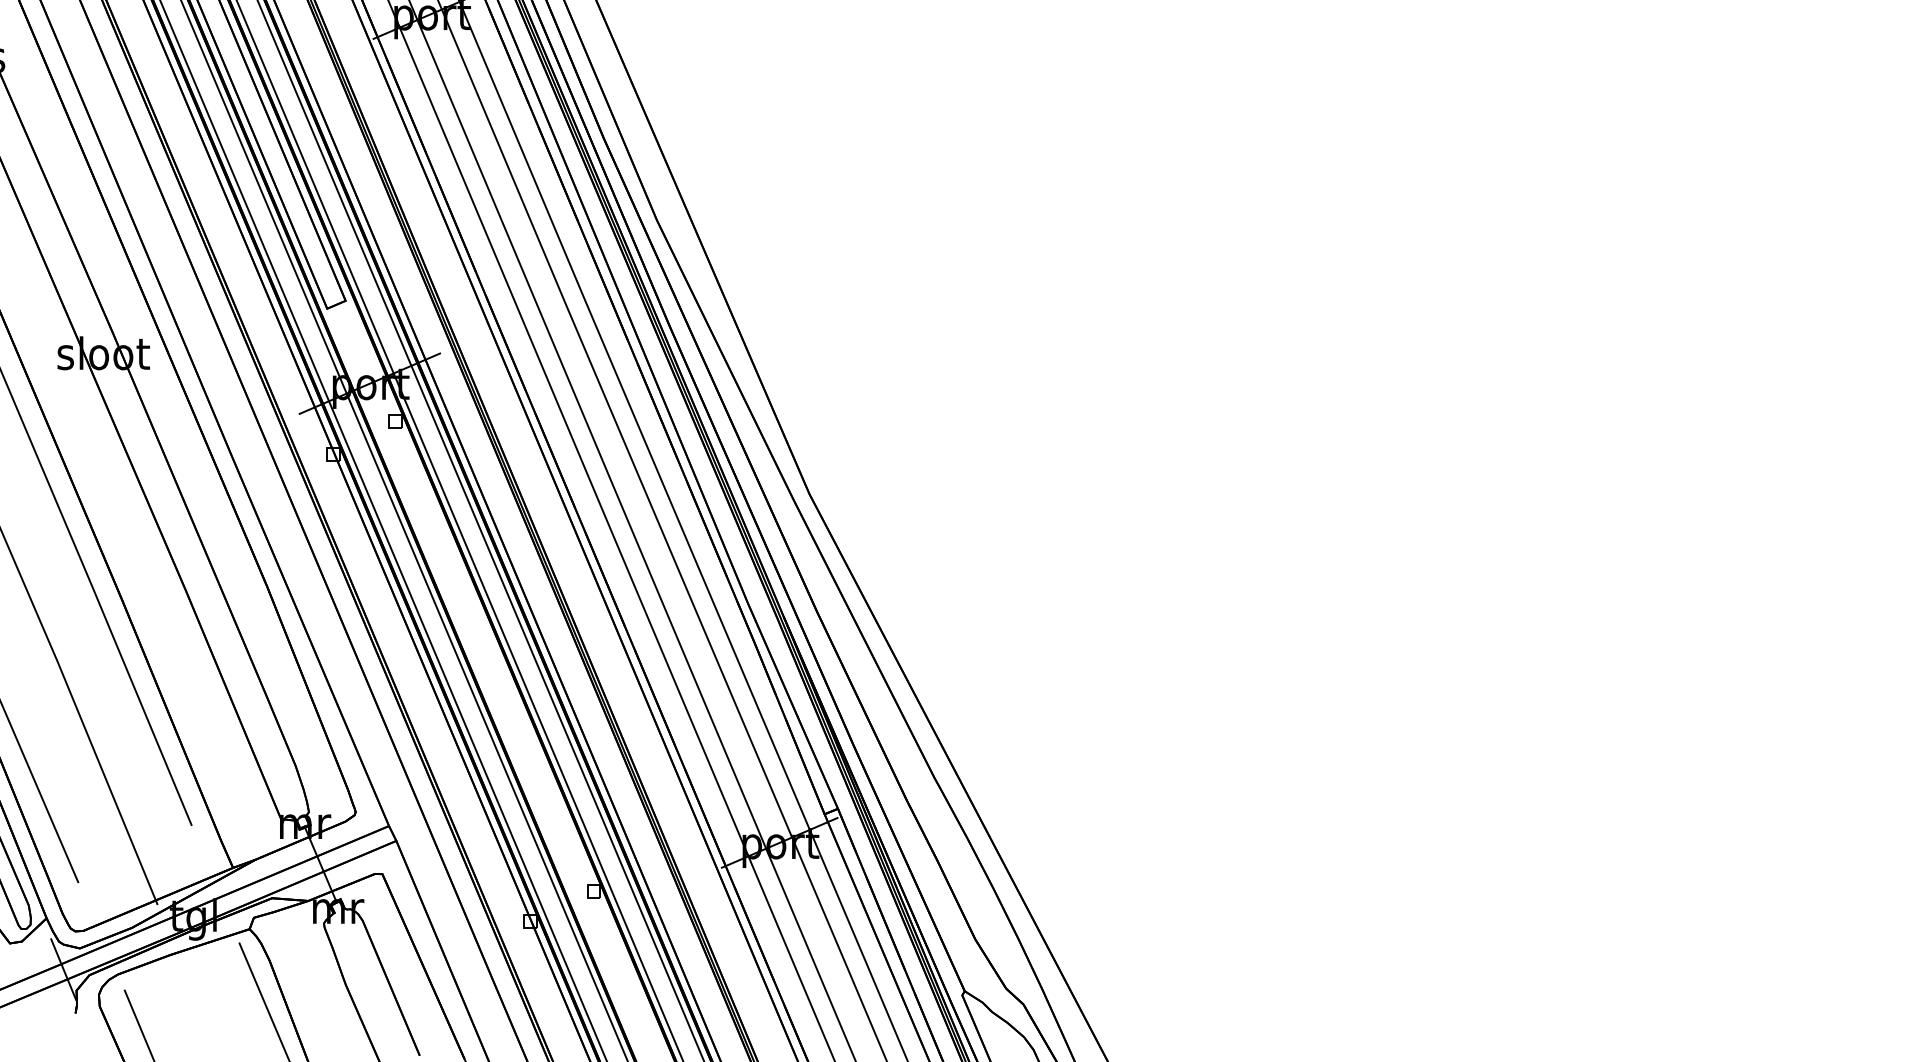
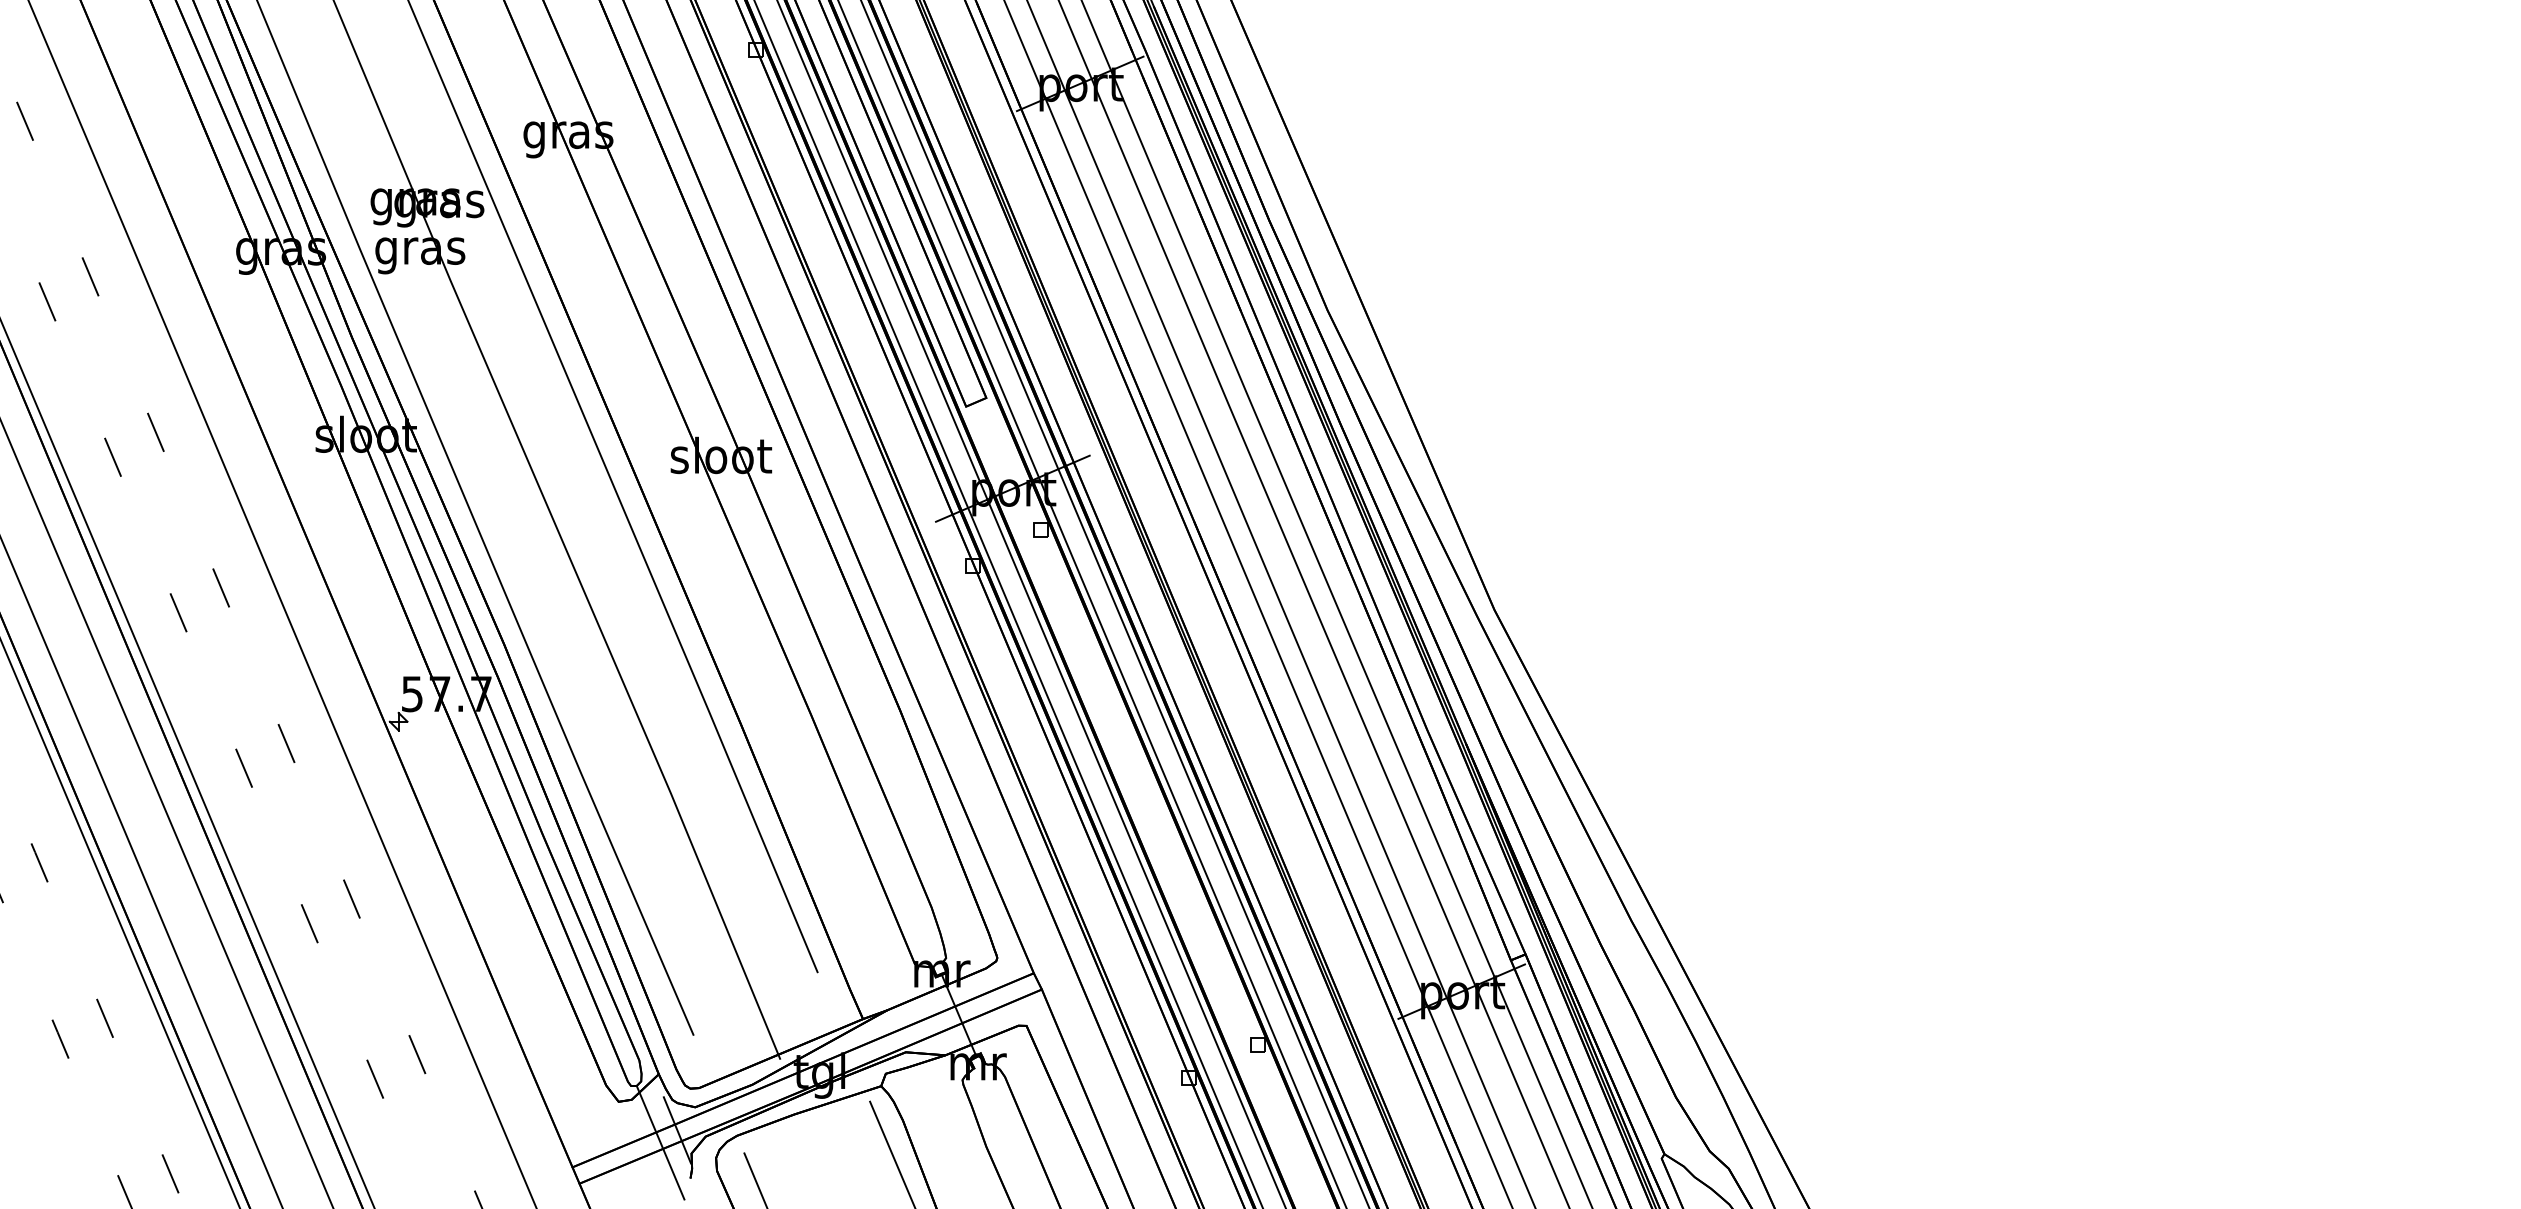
line: (48, 980) -> (660, 1142), added

